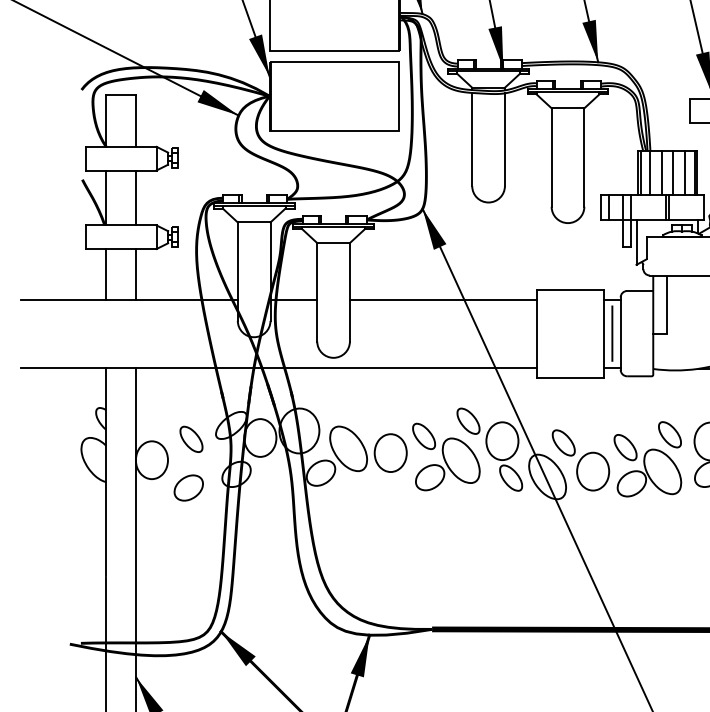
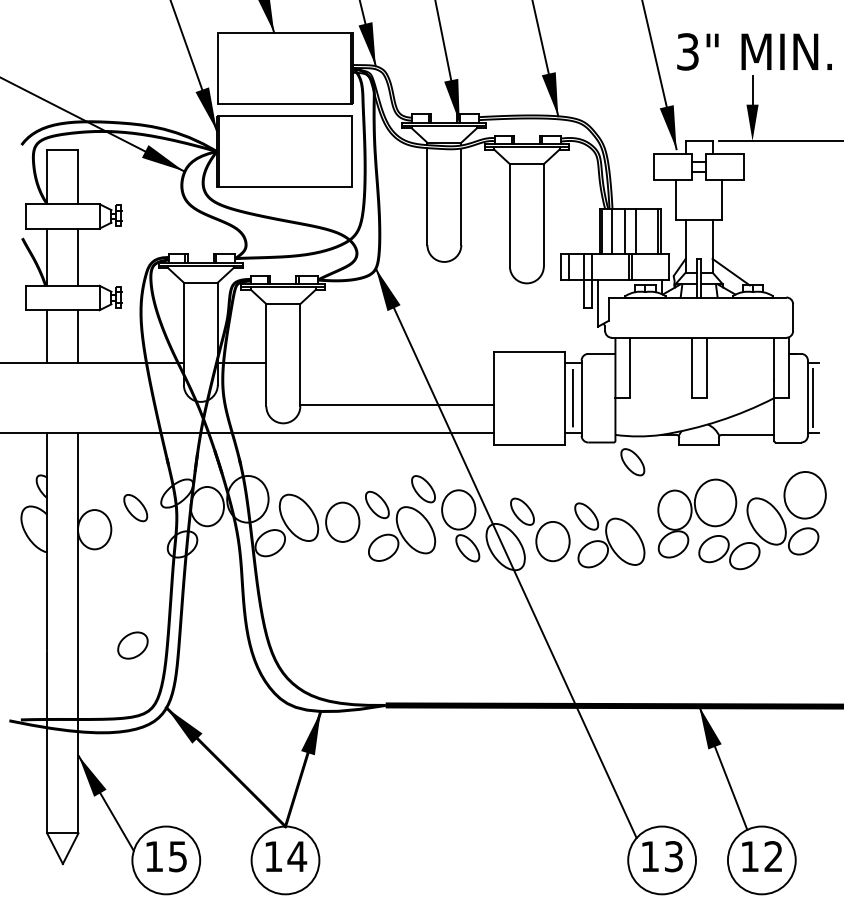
line: (685, 173) -> (648, 231), removed
line: (443, 299) -> (397, 404), moved
part: (669, 435) -> (632, 462), moved
part: (188, 487) -> (132, 645), moved

